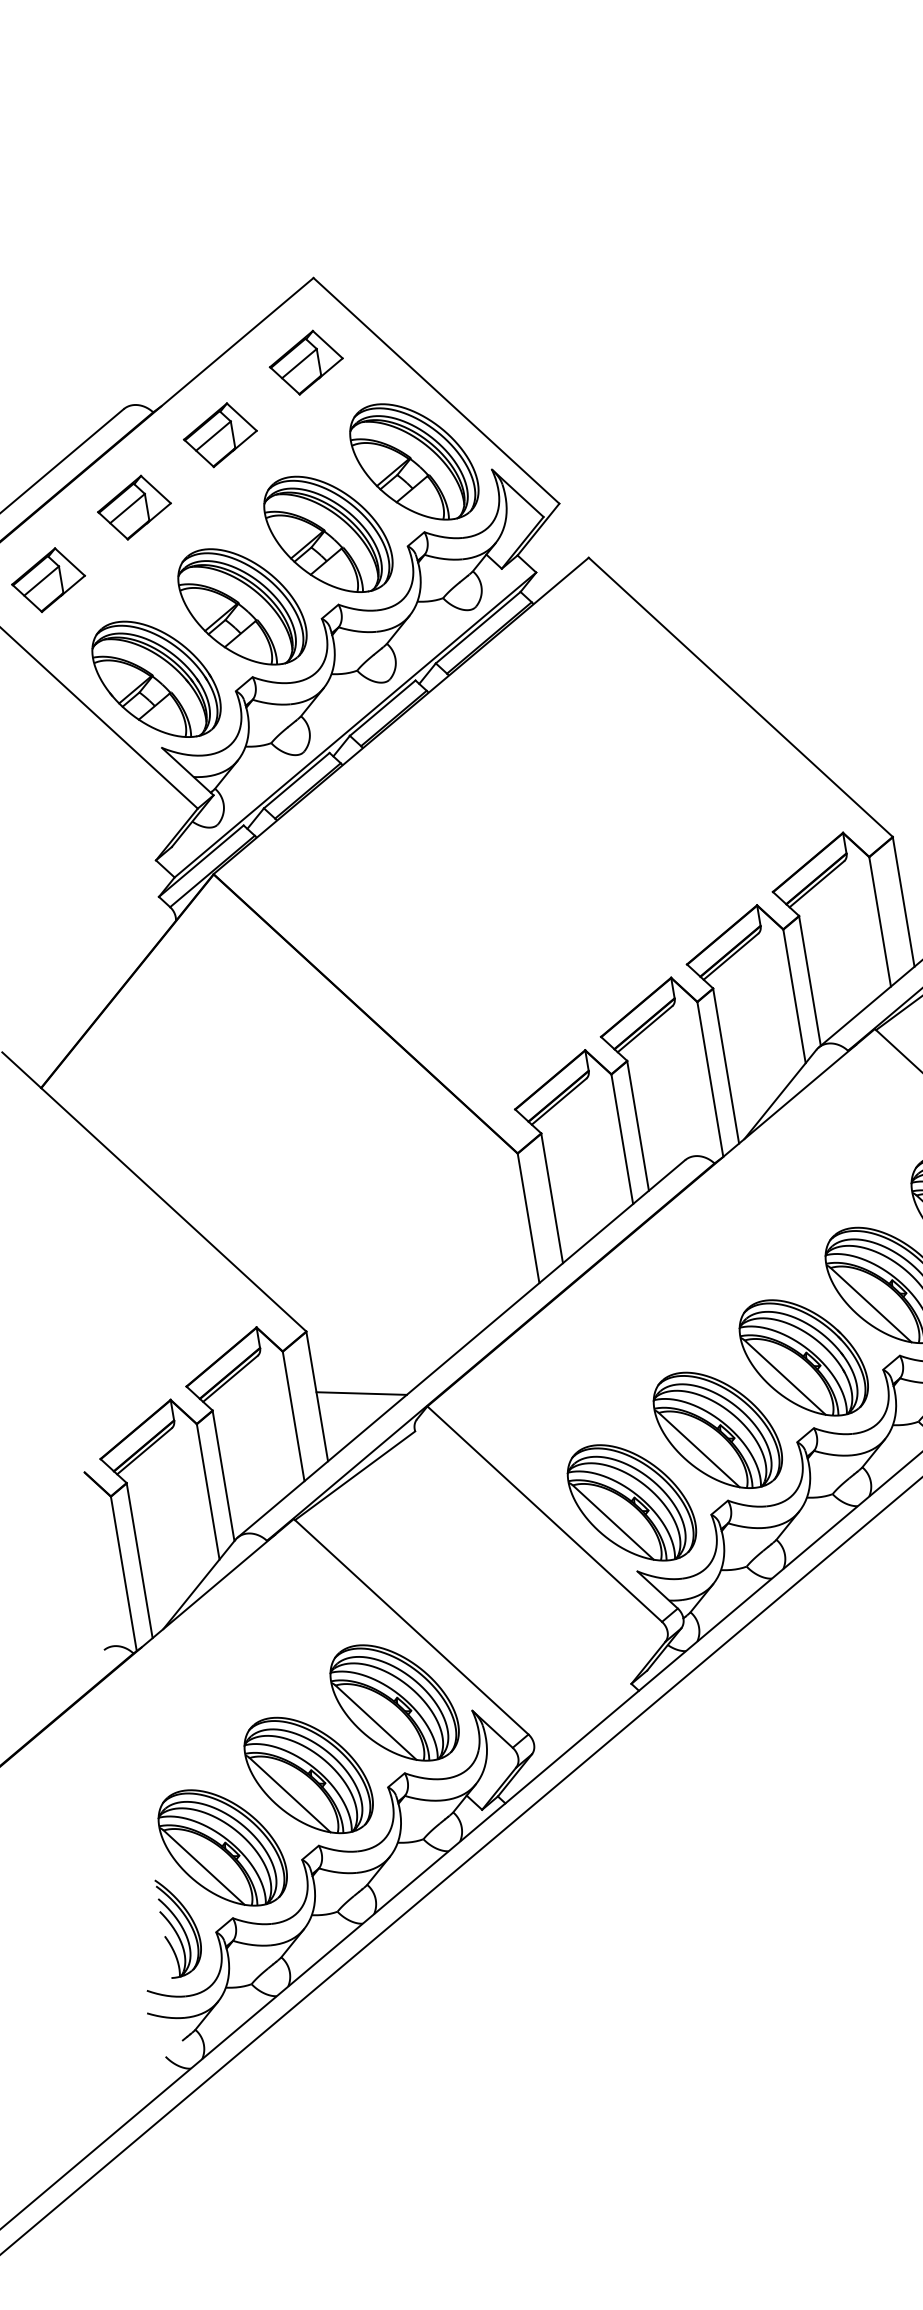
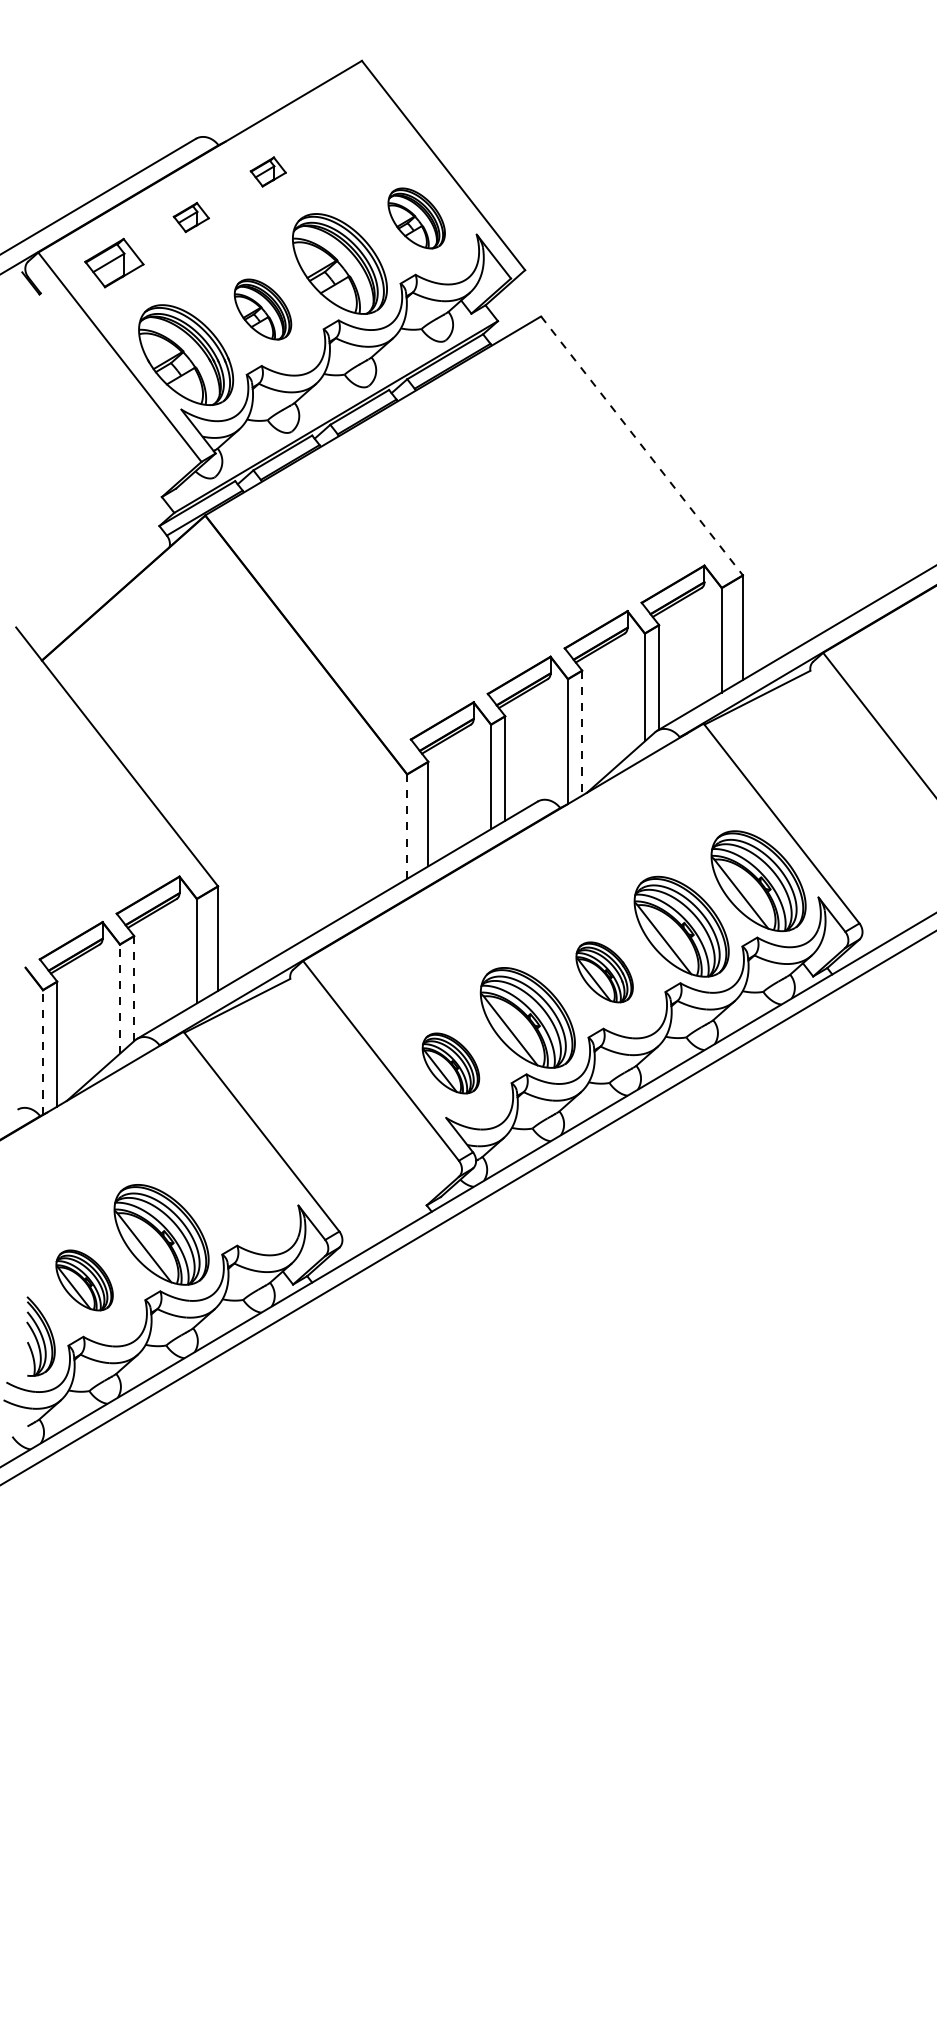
part: (306, 362) -> (345, 126), removed
part: (220, 434) -> (268, 171), size x0.6
part: (413, 462) -> (416, 218), size x0.6
part: (134, 507) -> (191, 217), size x0.6
part: (241, 606) -> (262, 309), size x0.6
line: (741, 697) -> (642, 446), solid -> dashed
line: (726, 1066) -> (582, 733), solid -> dashed
line: (528, 1218) -> (407, 826), solid -> dashed
part: (803, 1358) -> (604, 972), size x0.6
line: (360, 1394) -> (252, 942), removed
line: (224, 1475) -> (134, 988), solid -> dashed
line: (207, 1492) -> (119, 999), solid -> dashed
part: (631, 1503) -> (450, 1063), size x0.6
line: (124, 1572) -> (43, 1051), solid -> dashed
part: (394, 1703) -> (238, 1189), removed
part: (222, 1848) -> (84, 1280), size x0.6

